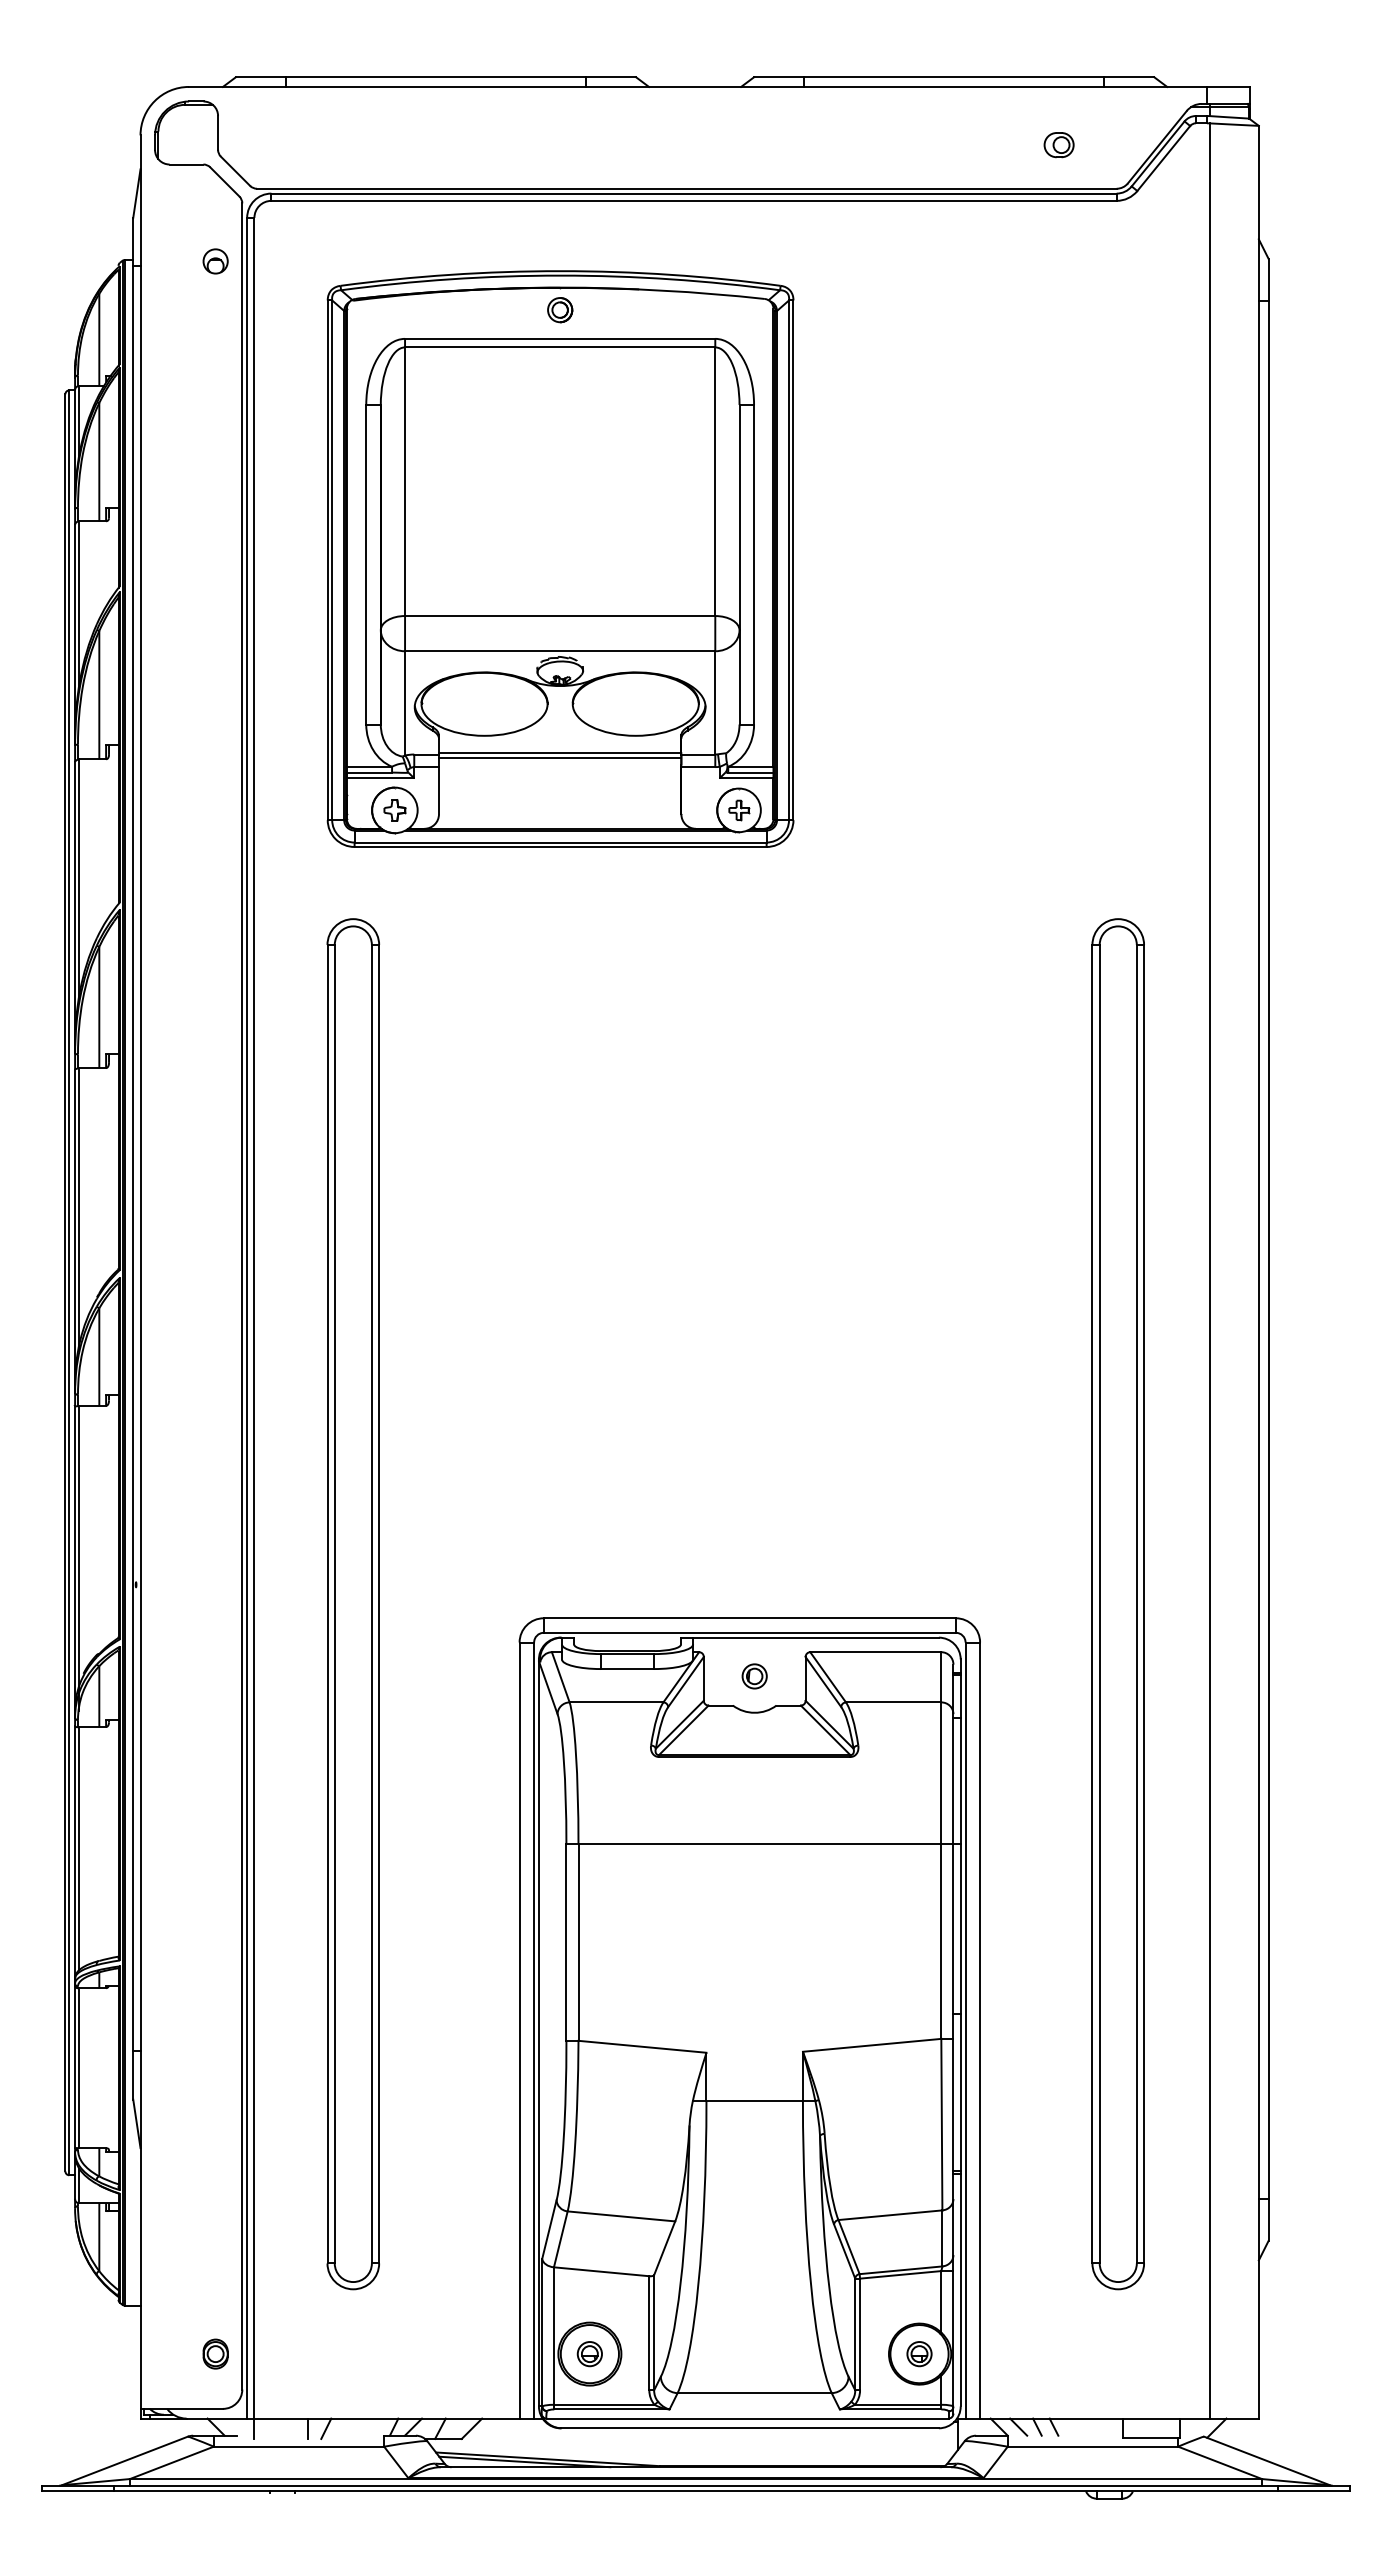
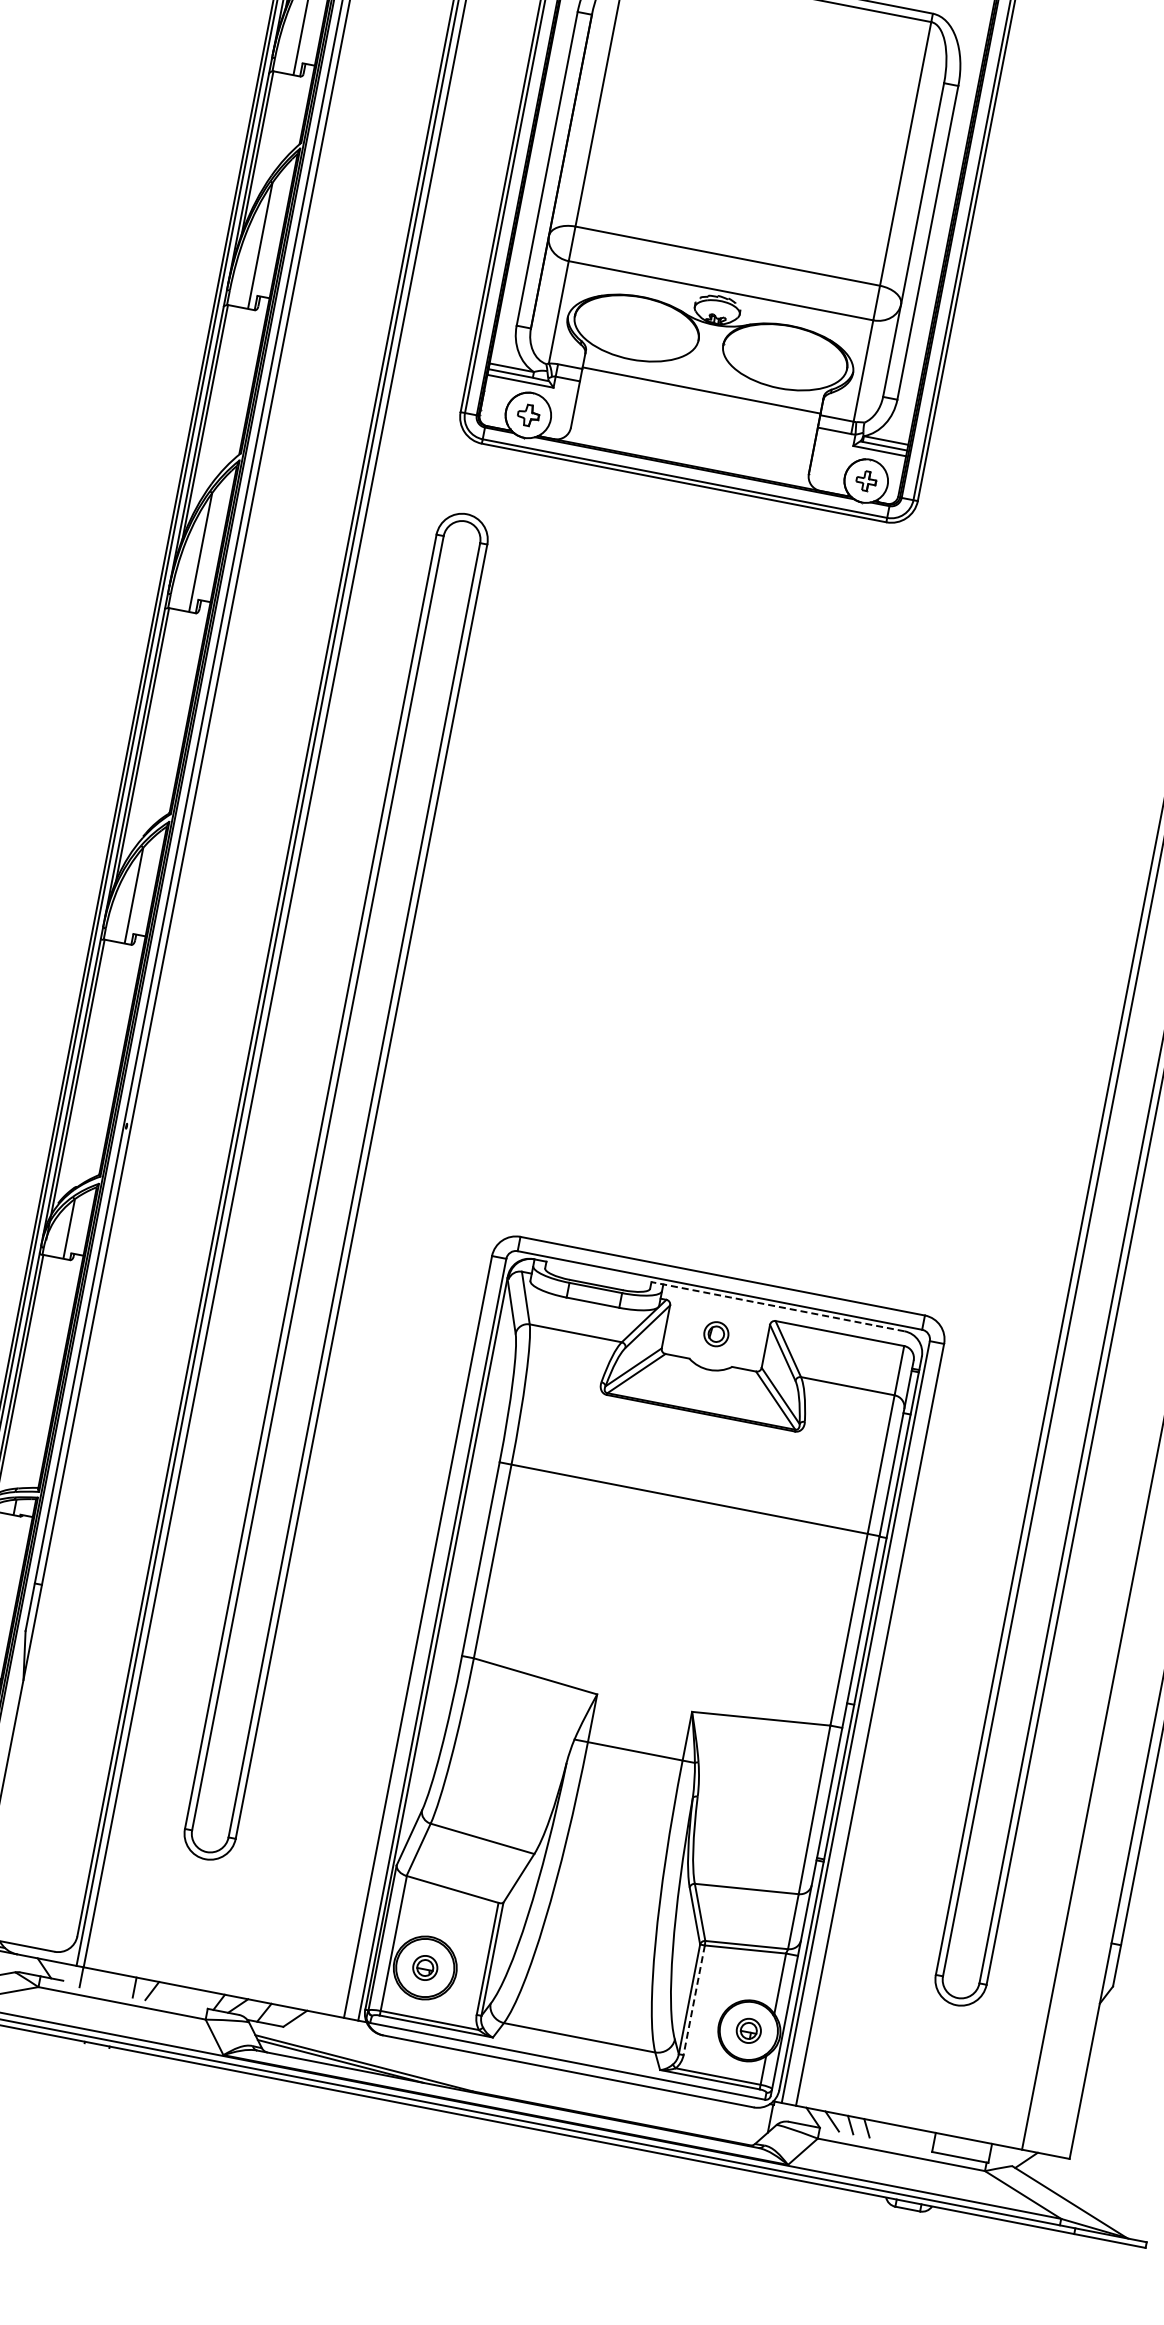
line: (559, 757) -> (700, 394), removed
line: (809, 1637) -> (777, 1306), solid -> dashed
line: (860, 2334) -> (694, 2000), solid -> dashed
part: (215, 2353) -> (57, 1895), removed

